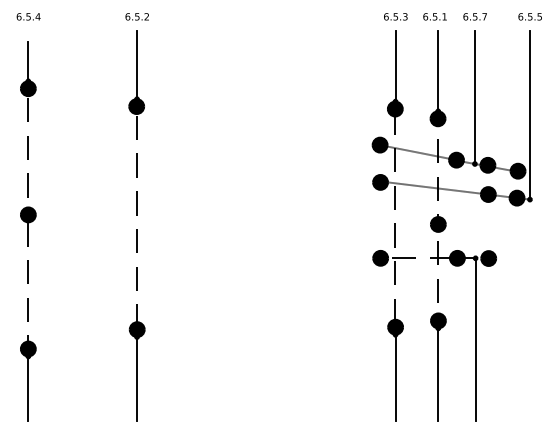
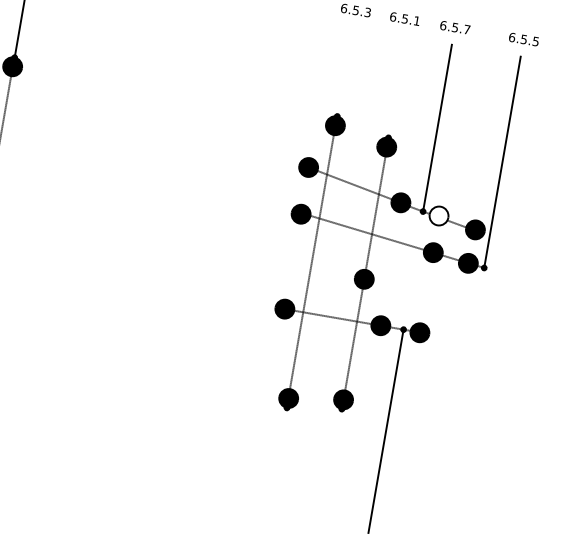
line: (395, 65) -> (345, 71), removed
line: (438, 70) -> (397, 86), removed
fill: (487, 164) -> (438, 214), removed
line: (438, 374) -> (332, 466), removed
line: (395, 377) -> (277, 461), removed

